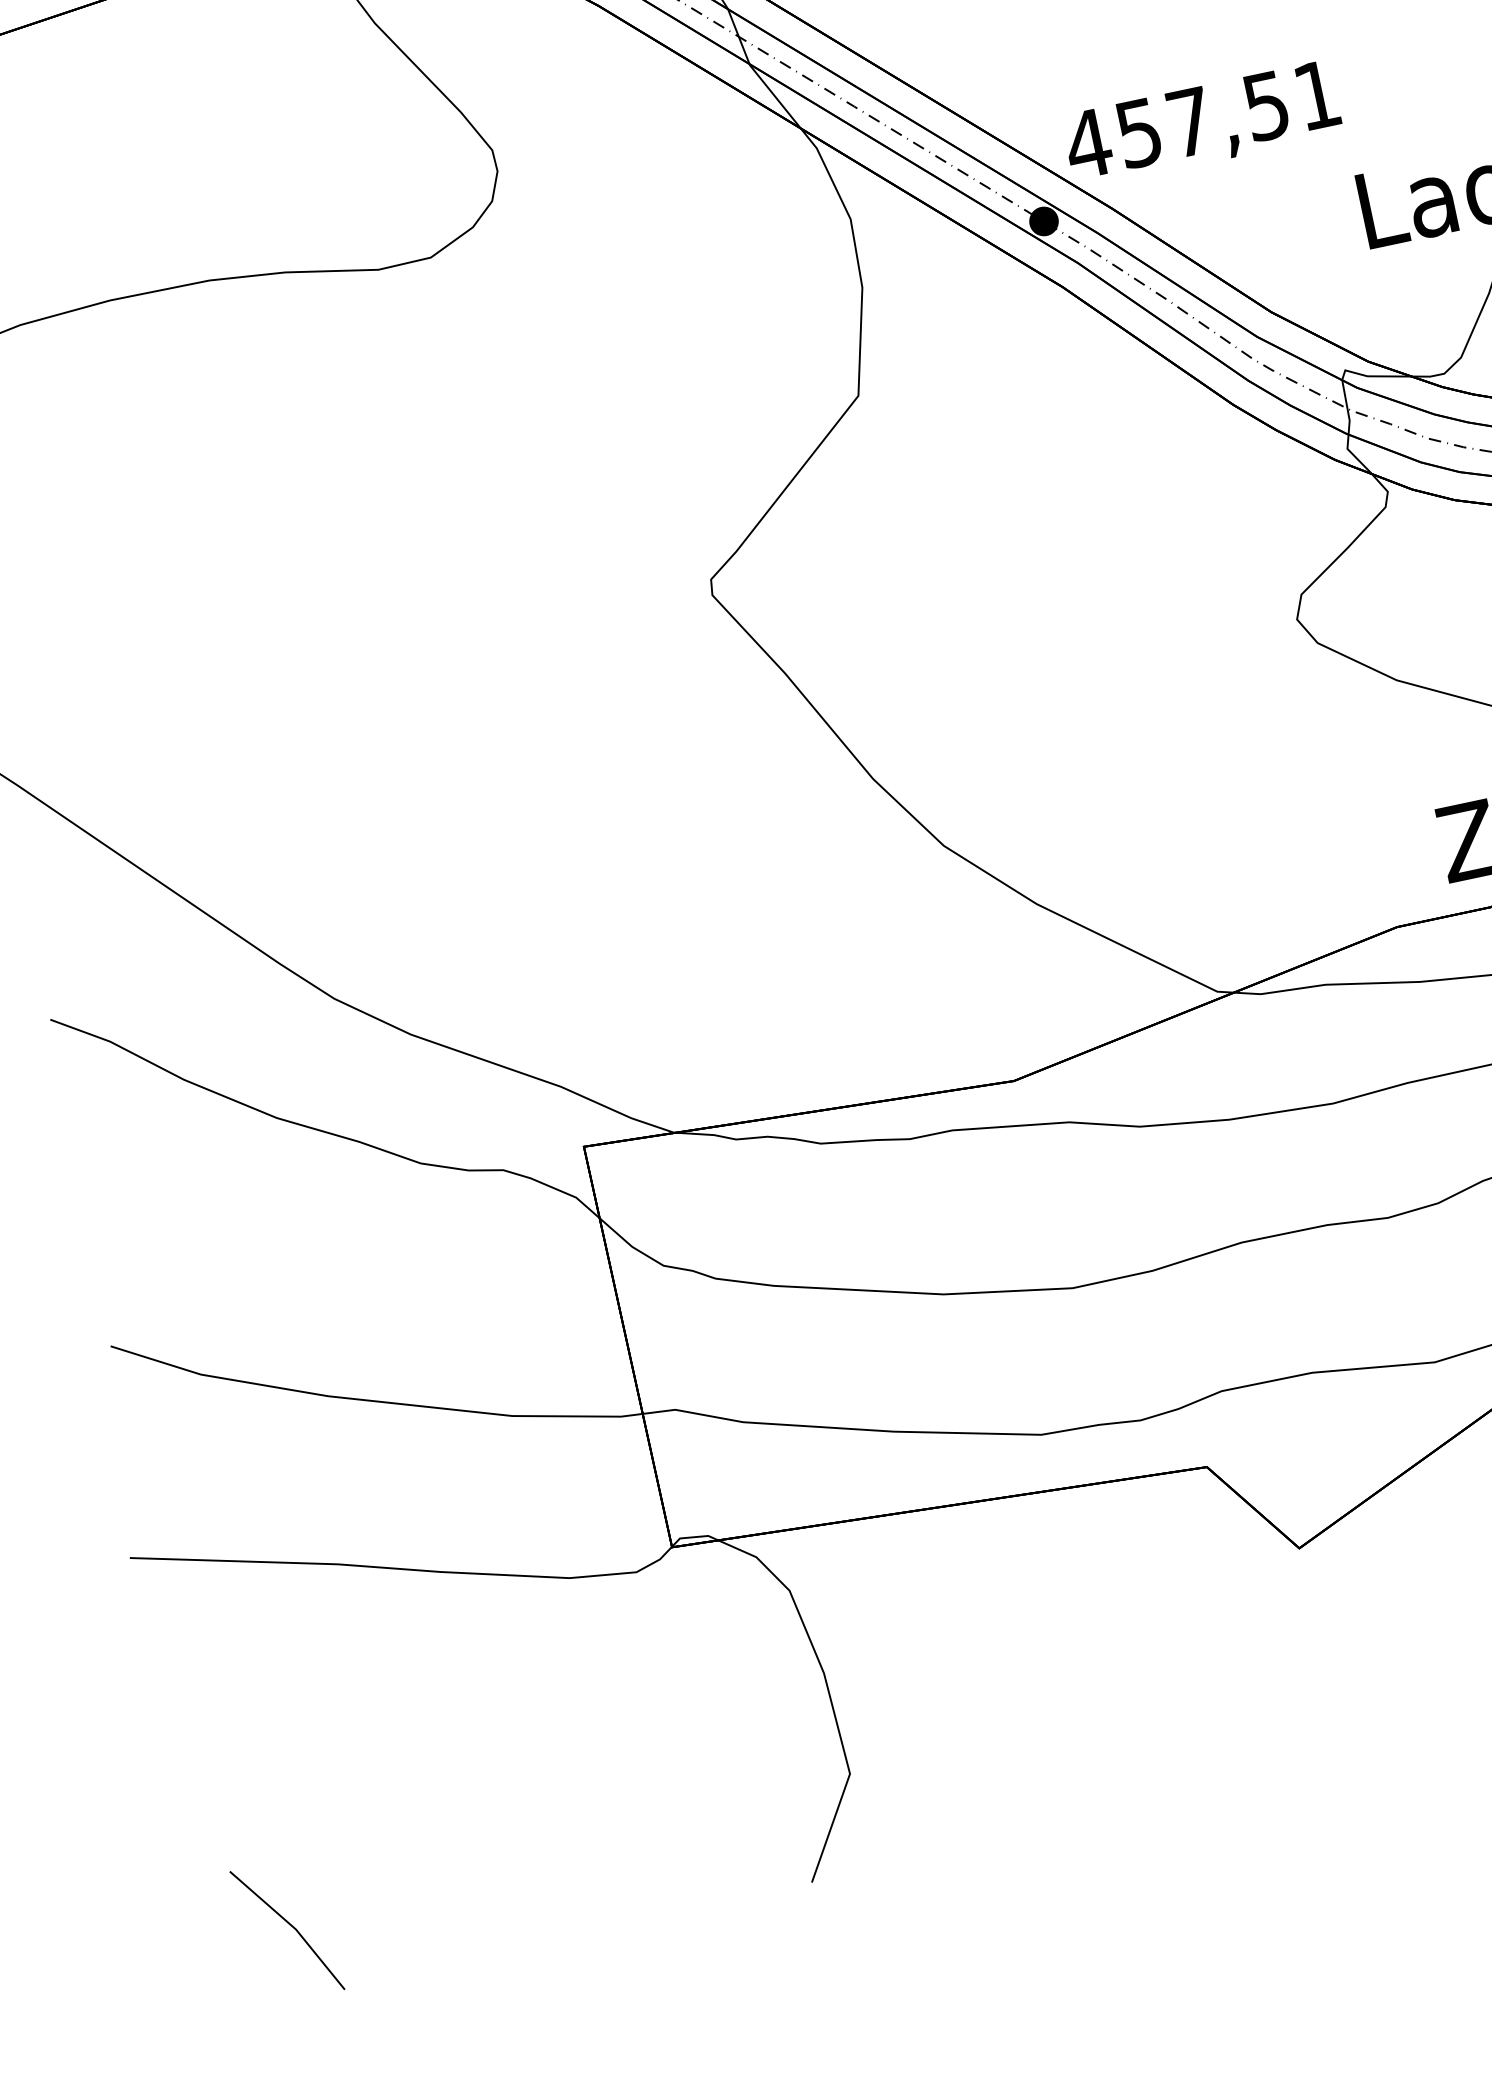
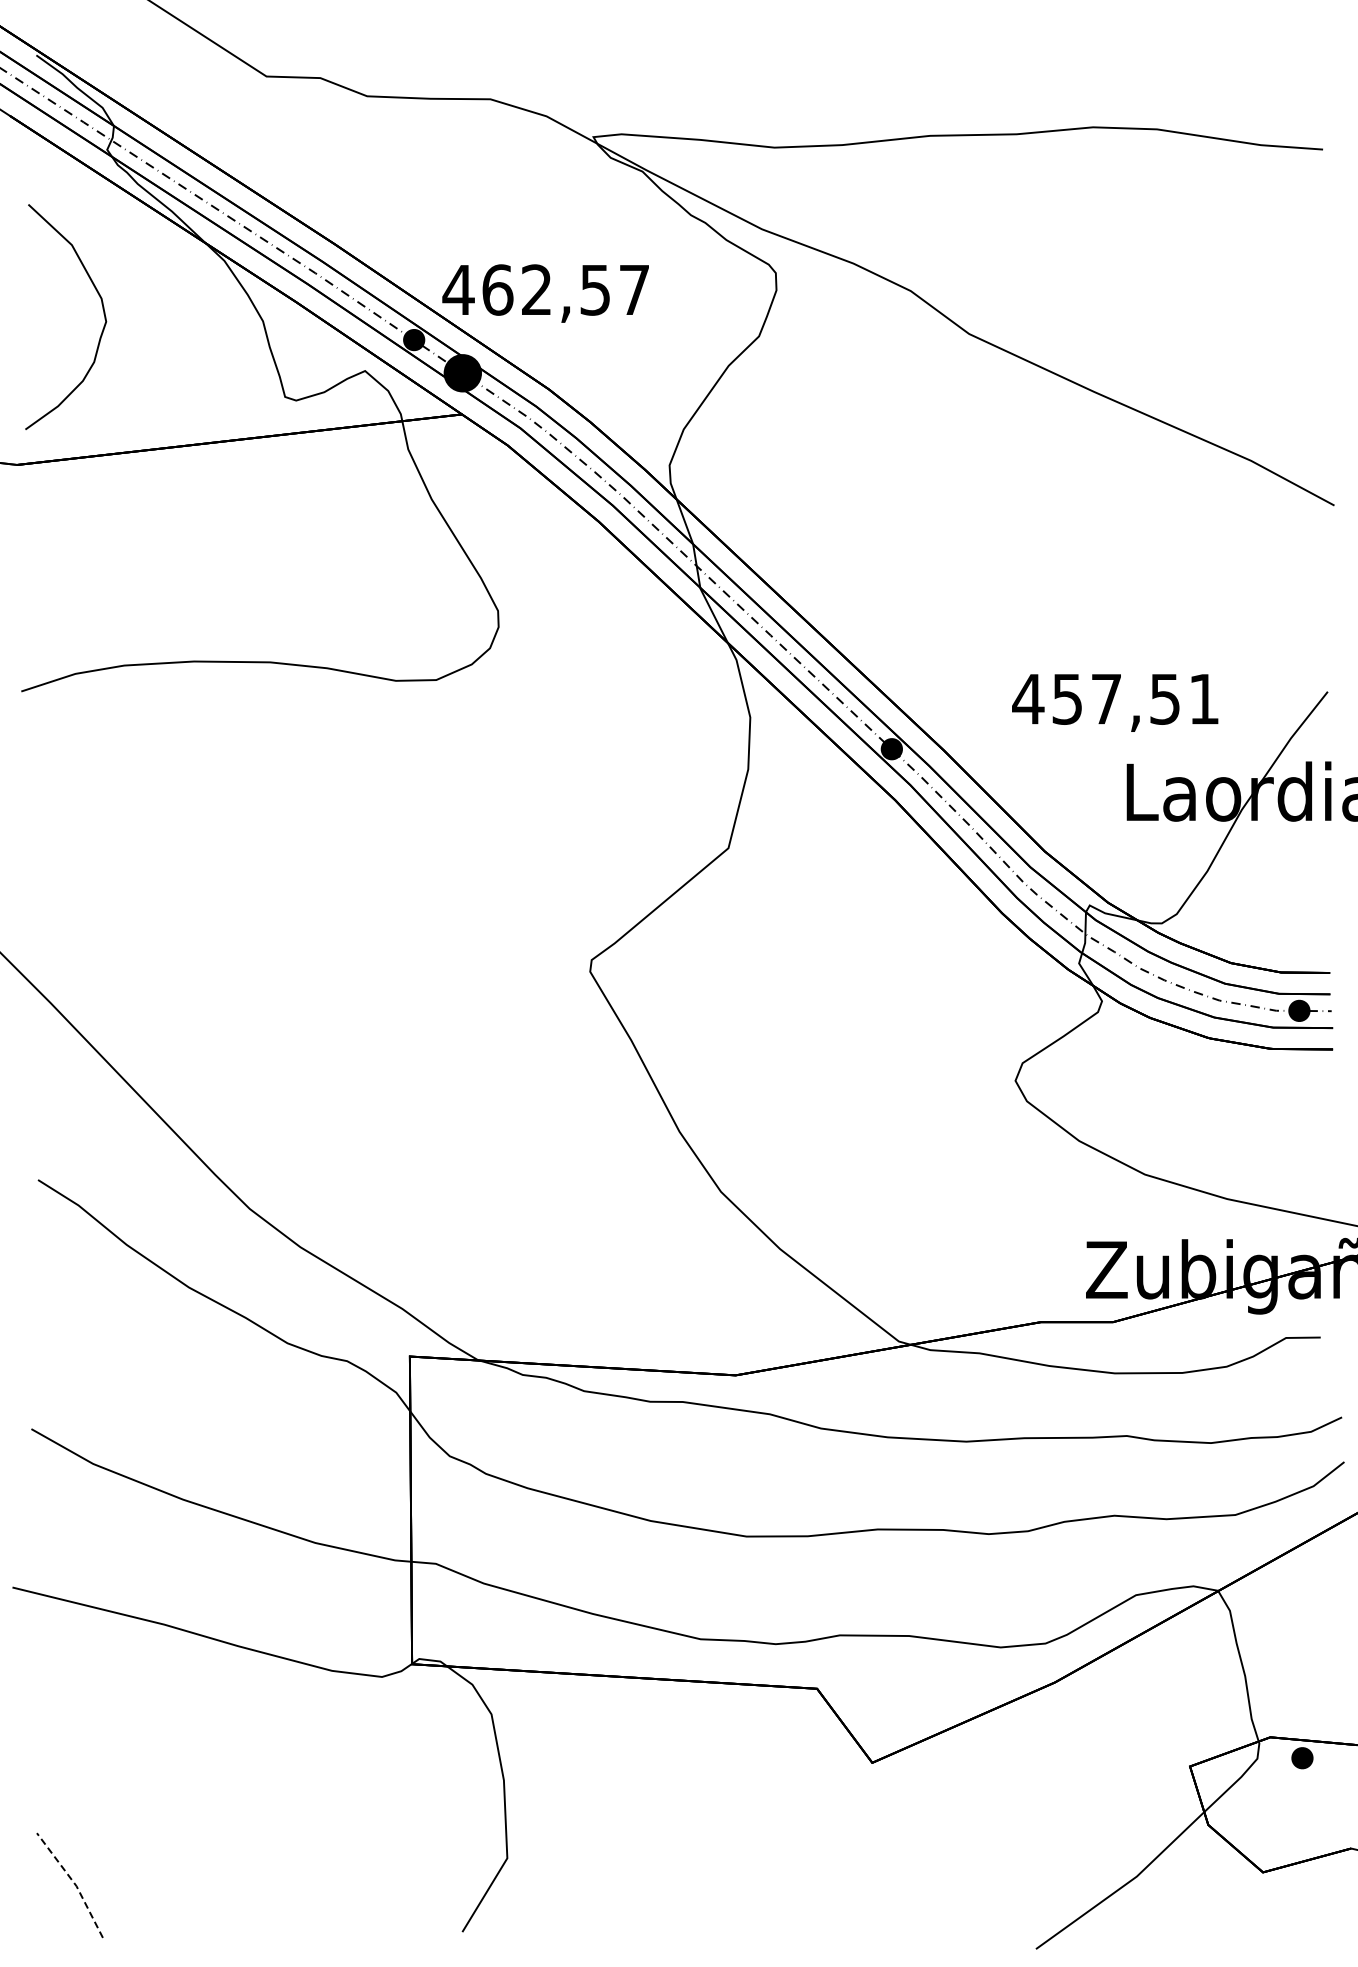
text: (1202, 124) -> (1115, 702), moved
line: (292, 1925) -> (74, 1882), solid -> dashed

